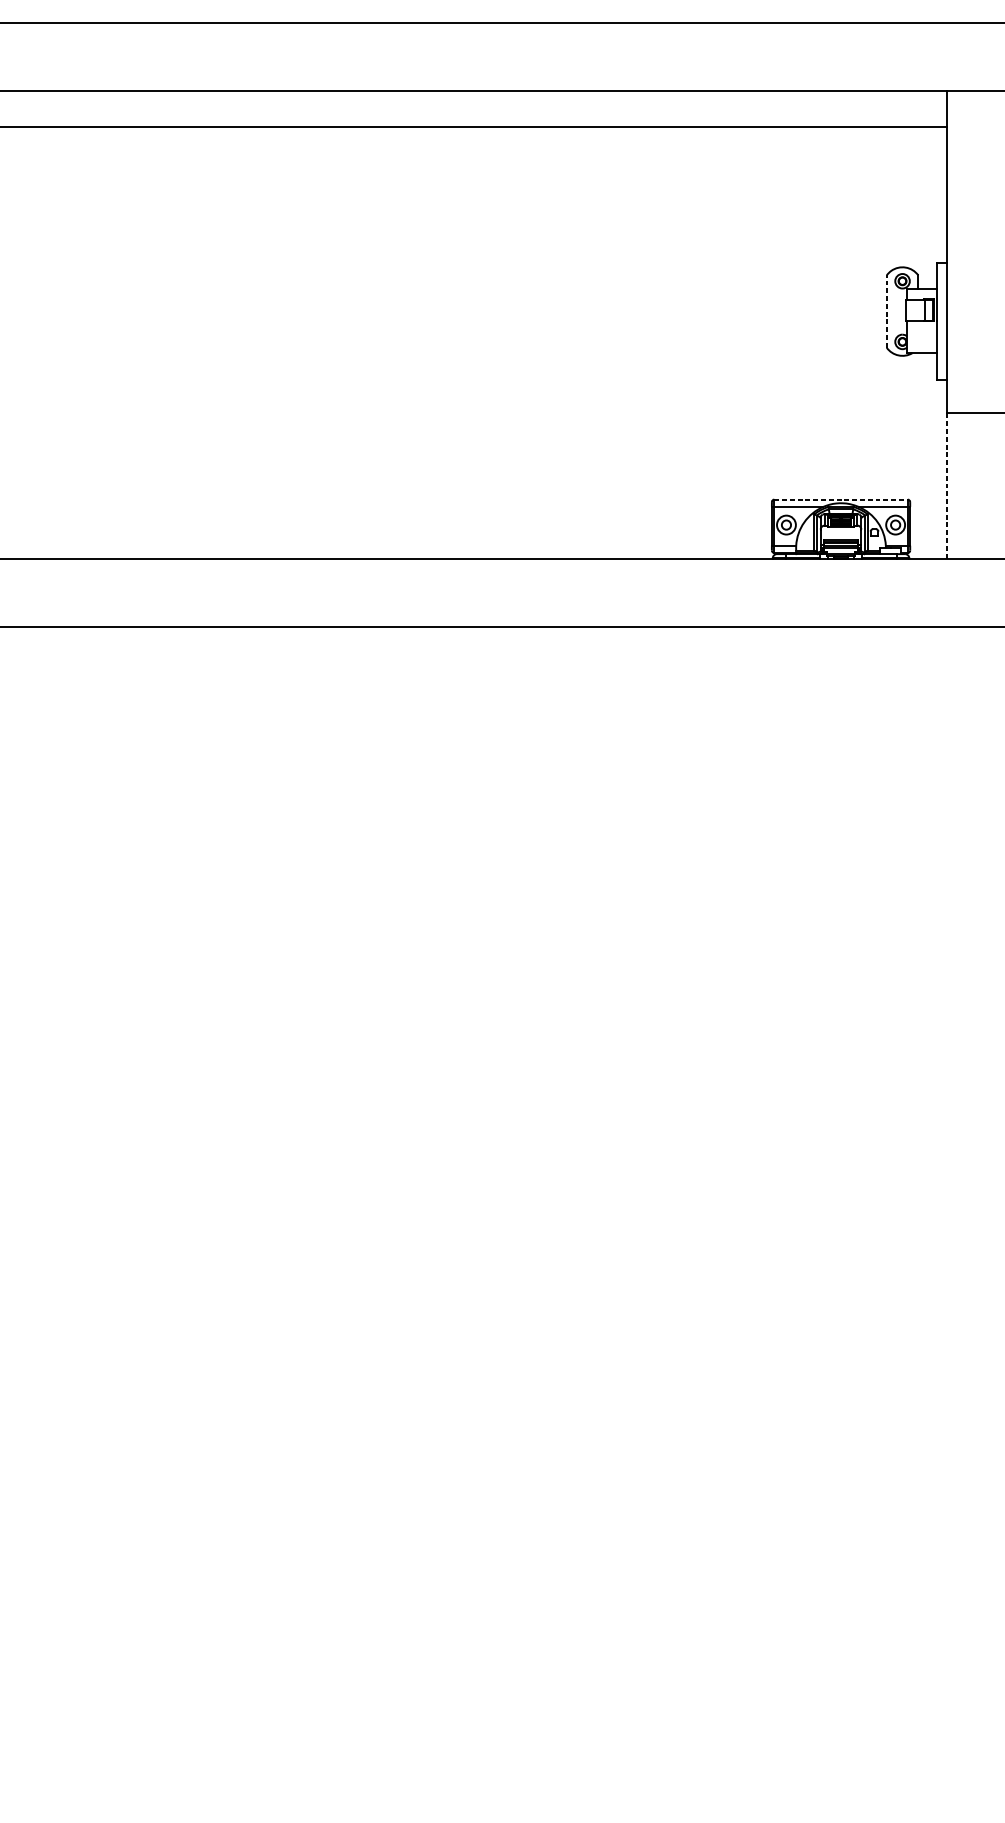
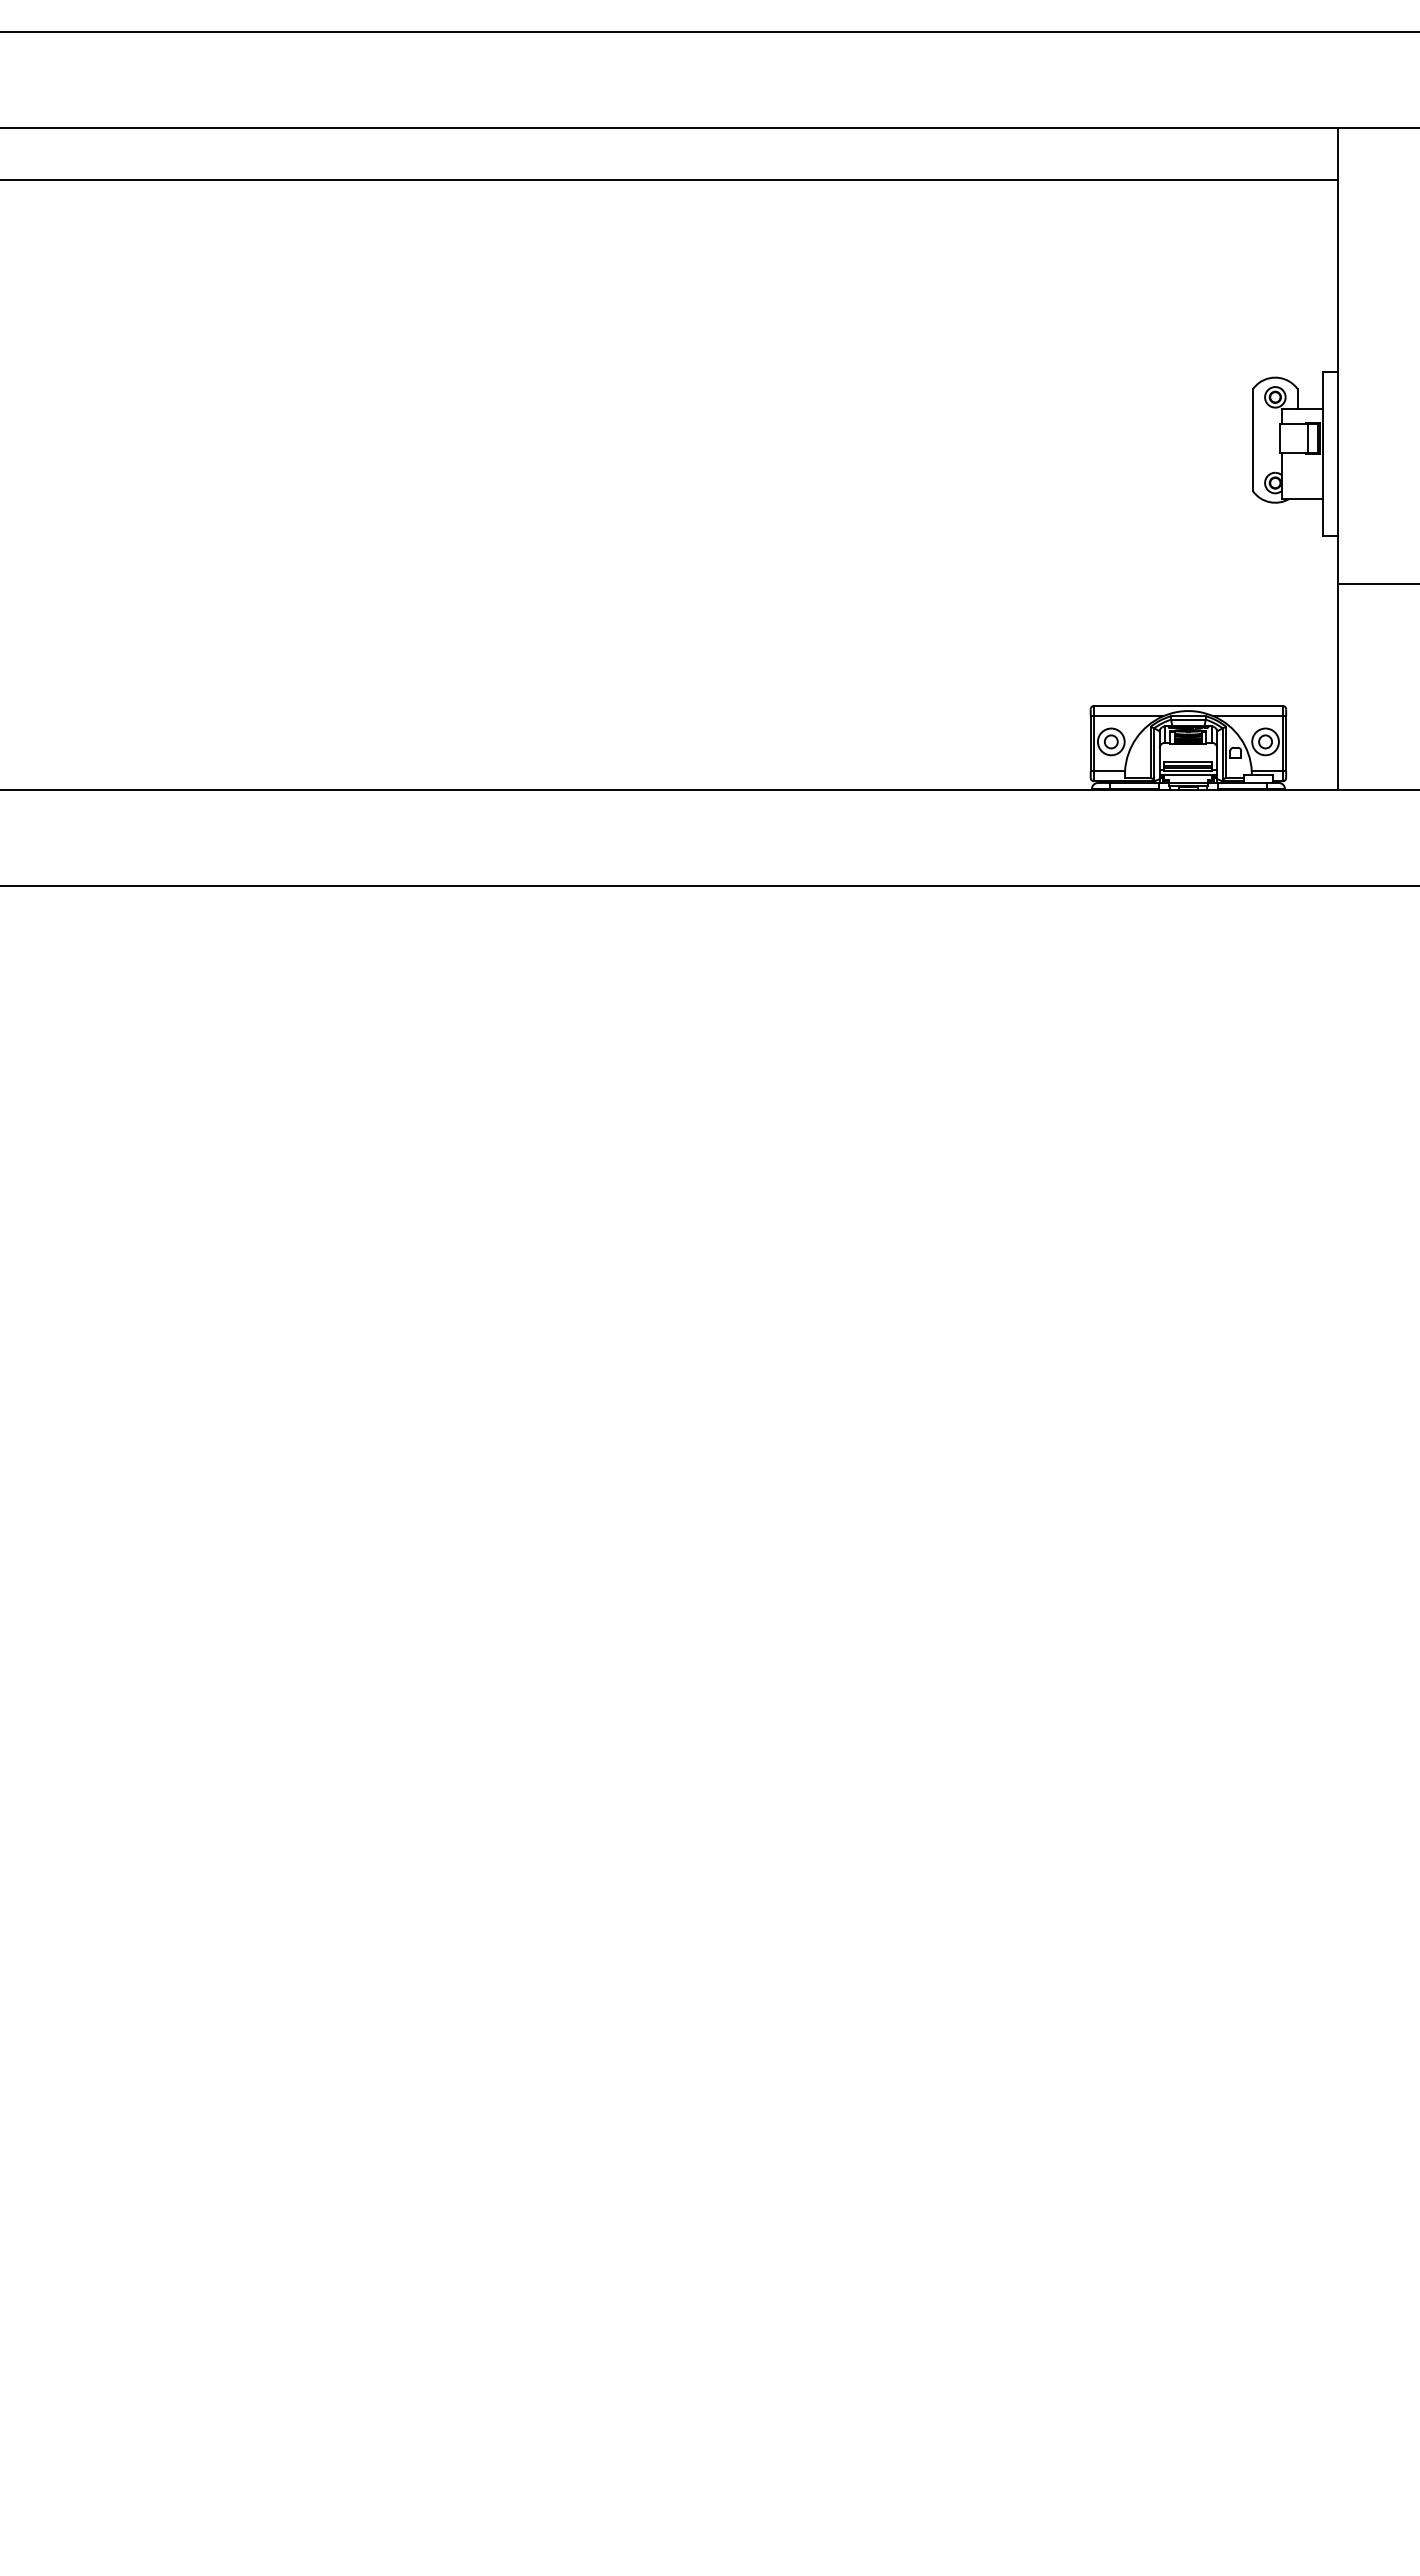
line: (887, 311) -> (1253, 439), dashed -> solid
line: (947, 486) -> (1338, 687), dashed -> solid
line: (841, 499) -> (1188, 705), dashed -> solid

